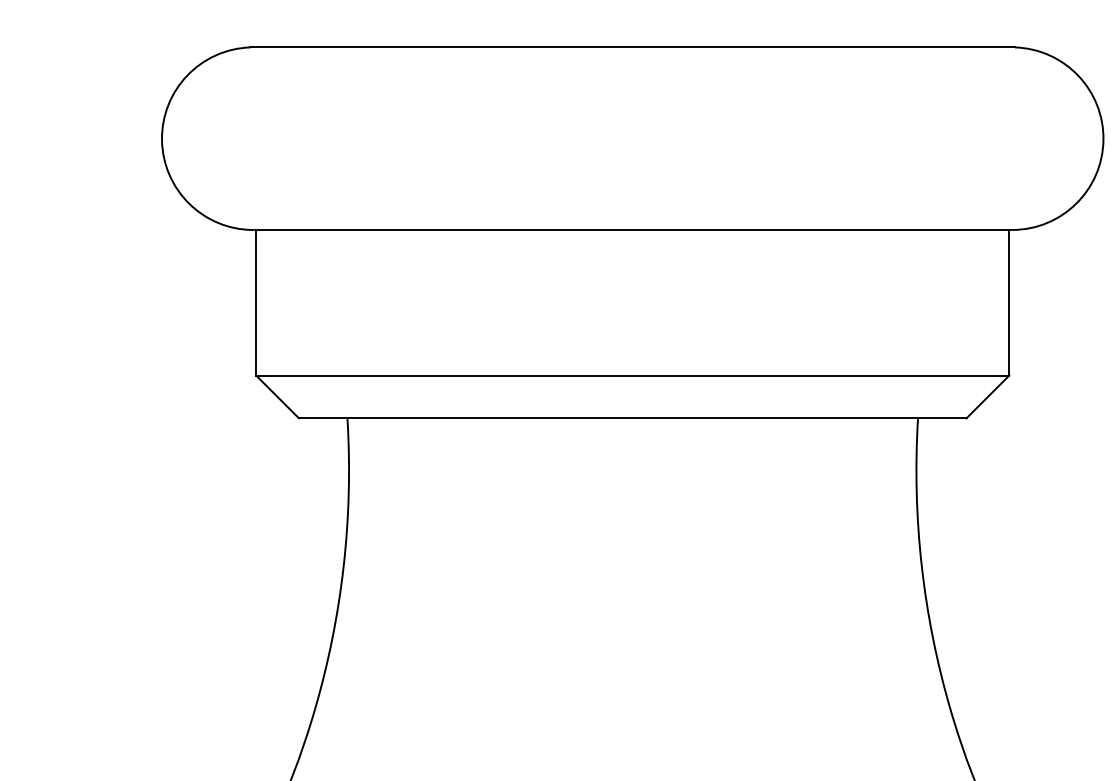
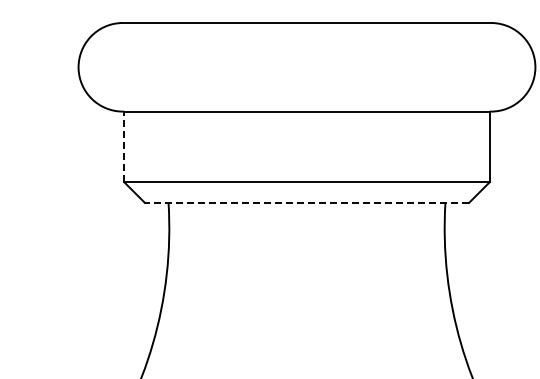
line: (256, 301) -> (124, 146), solid -> dashed
line: (631, 419) -> (306, 203), solid -> dashed

